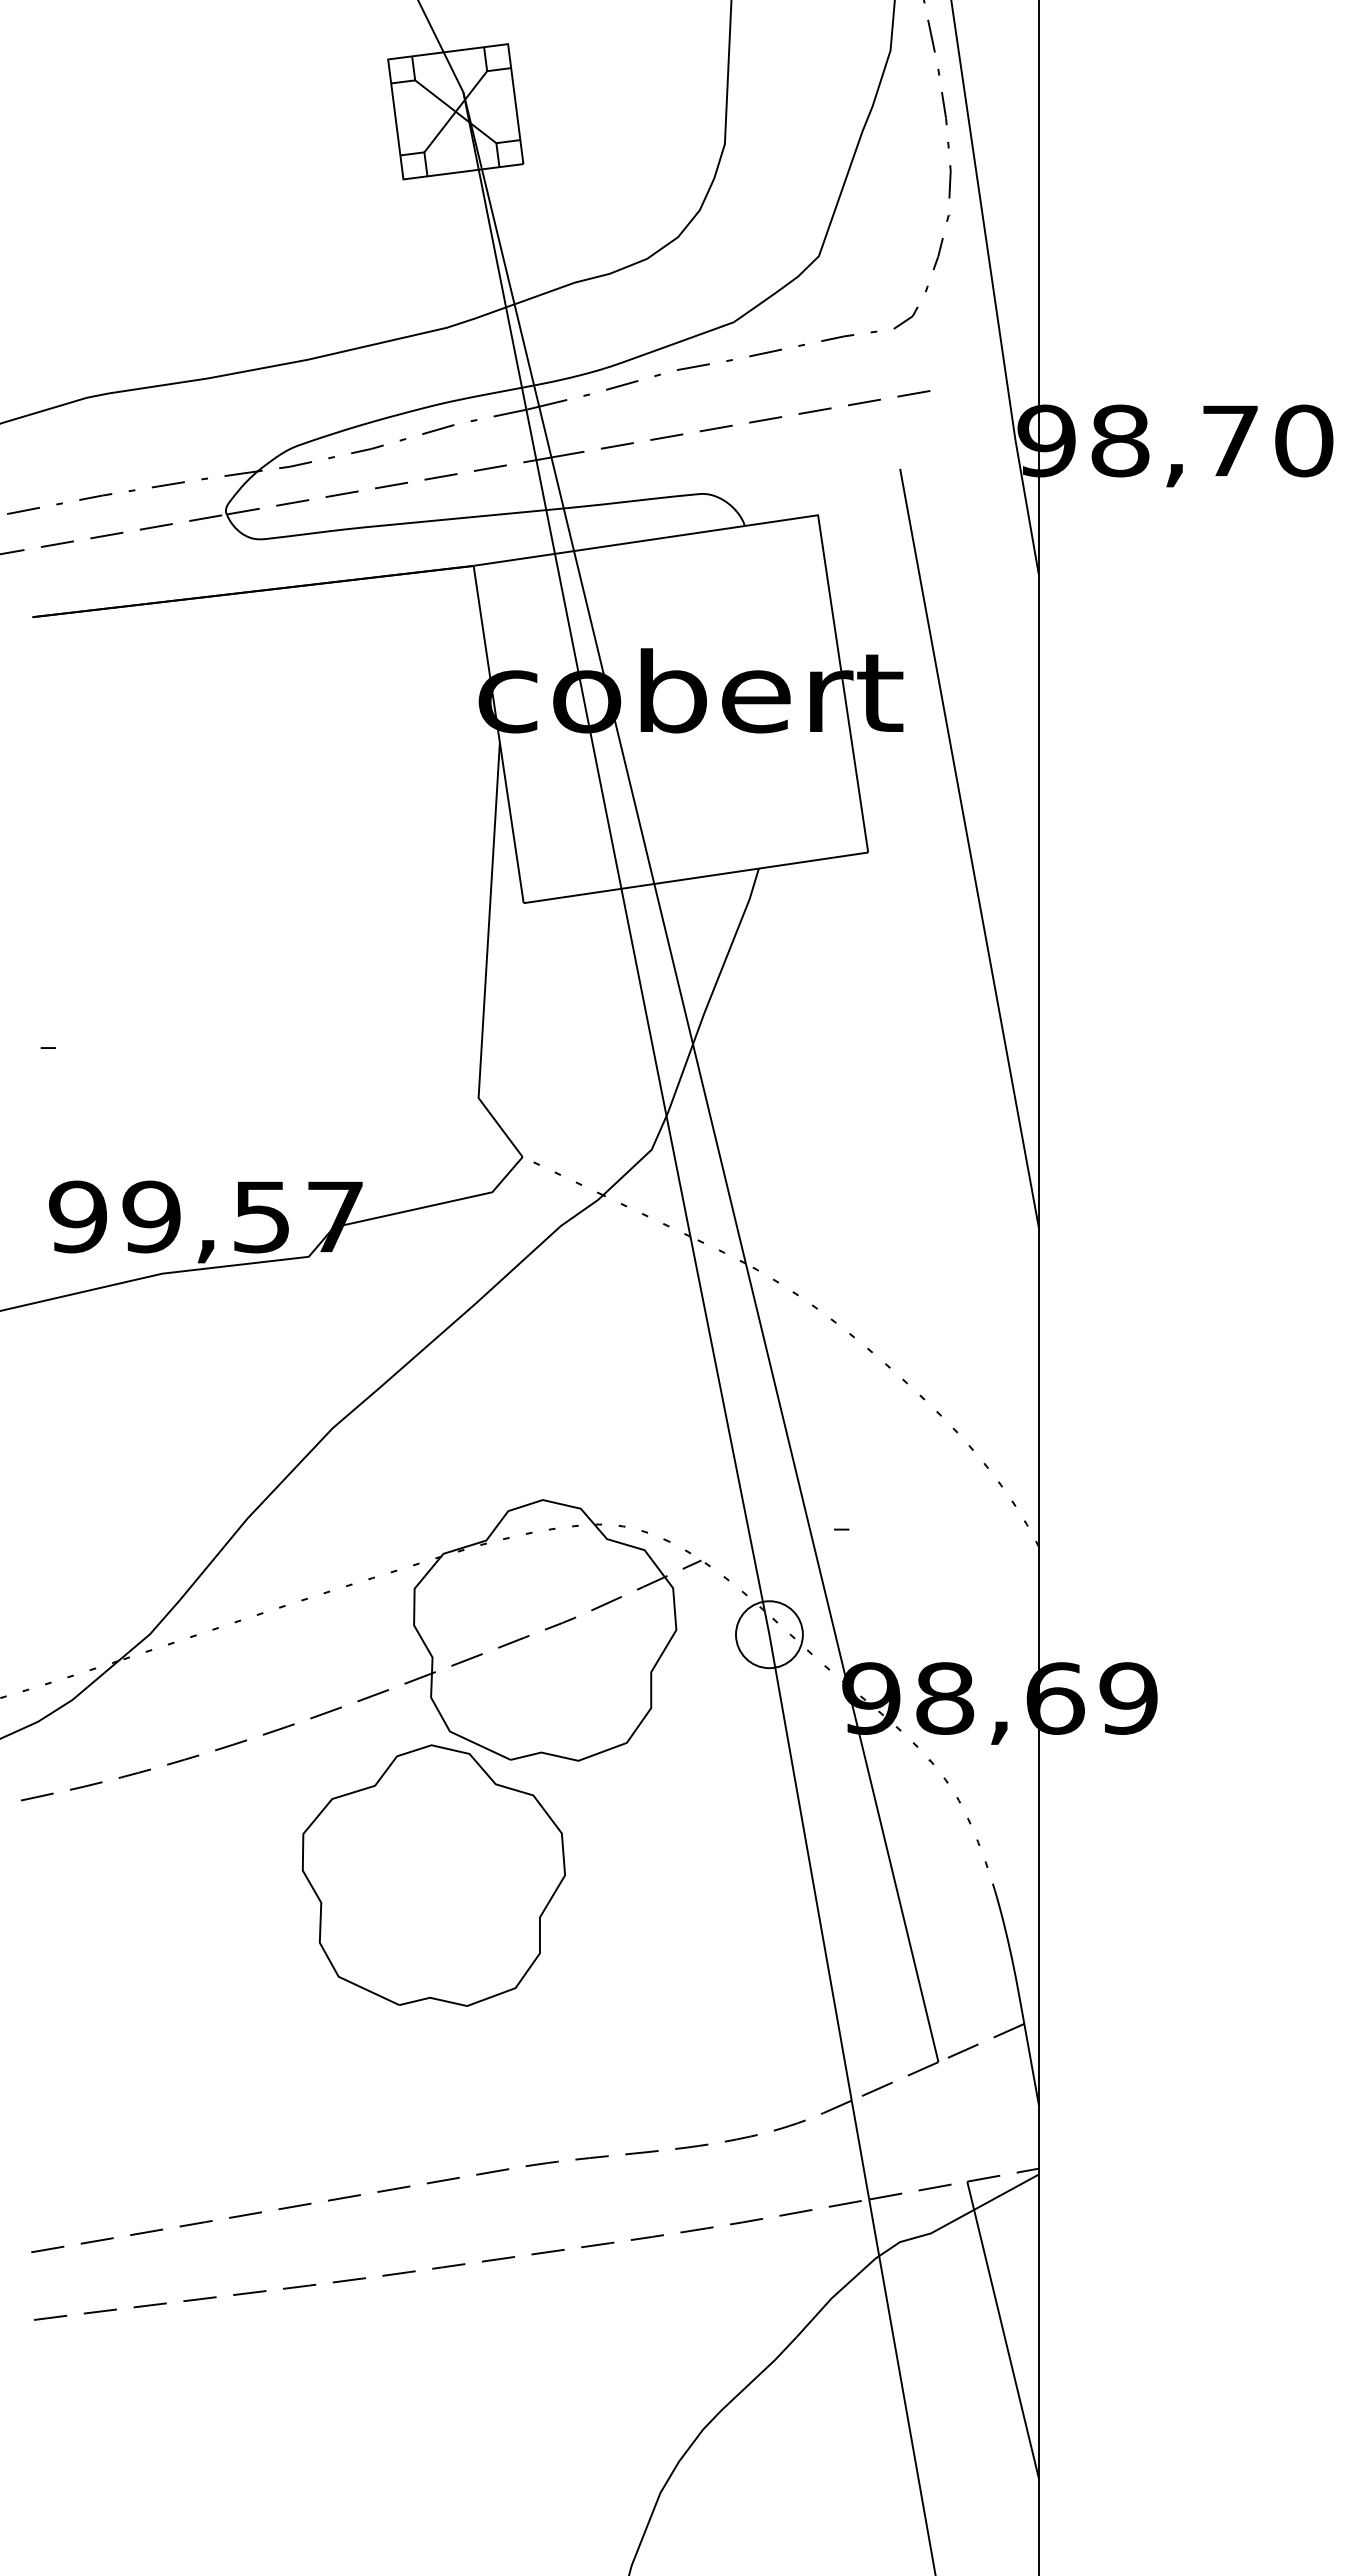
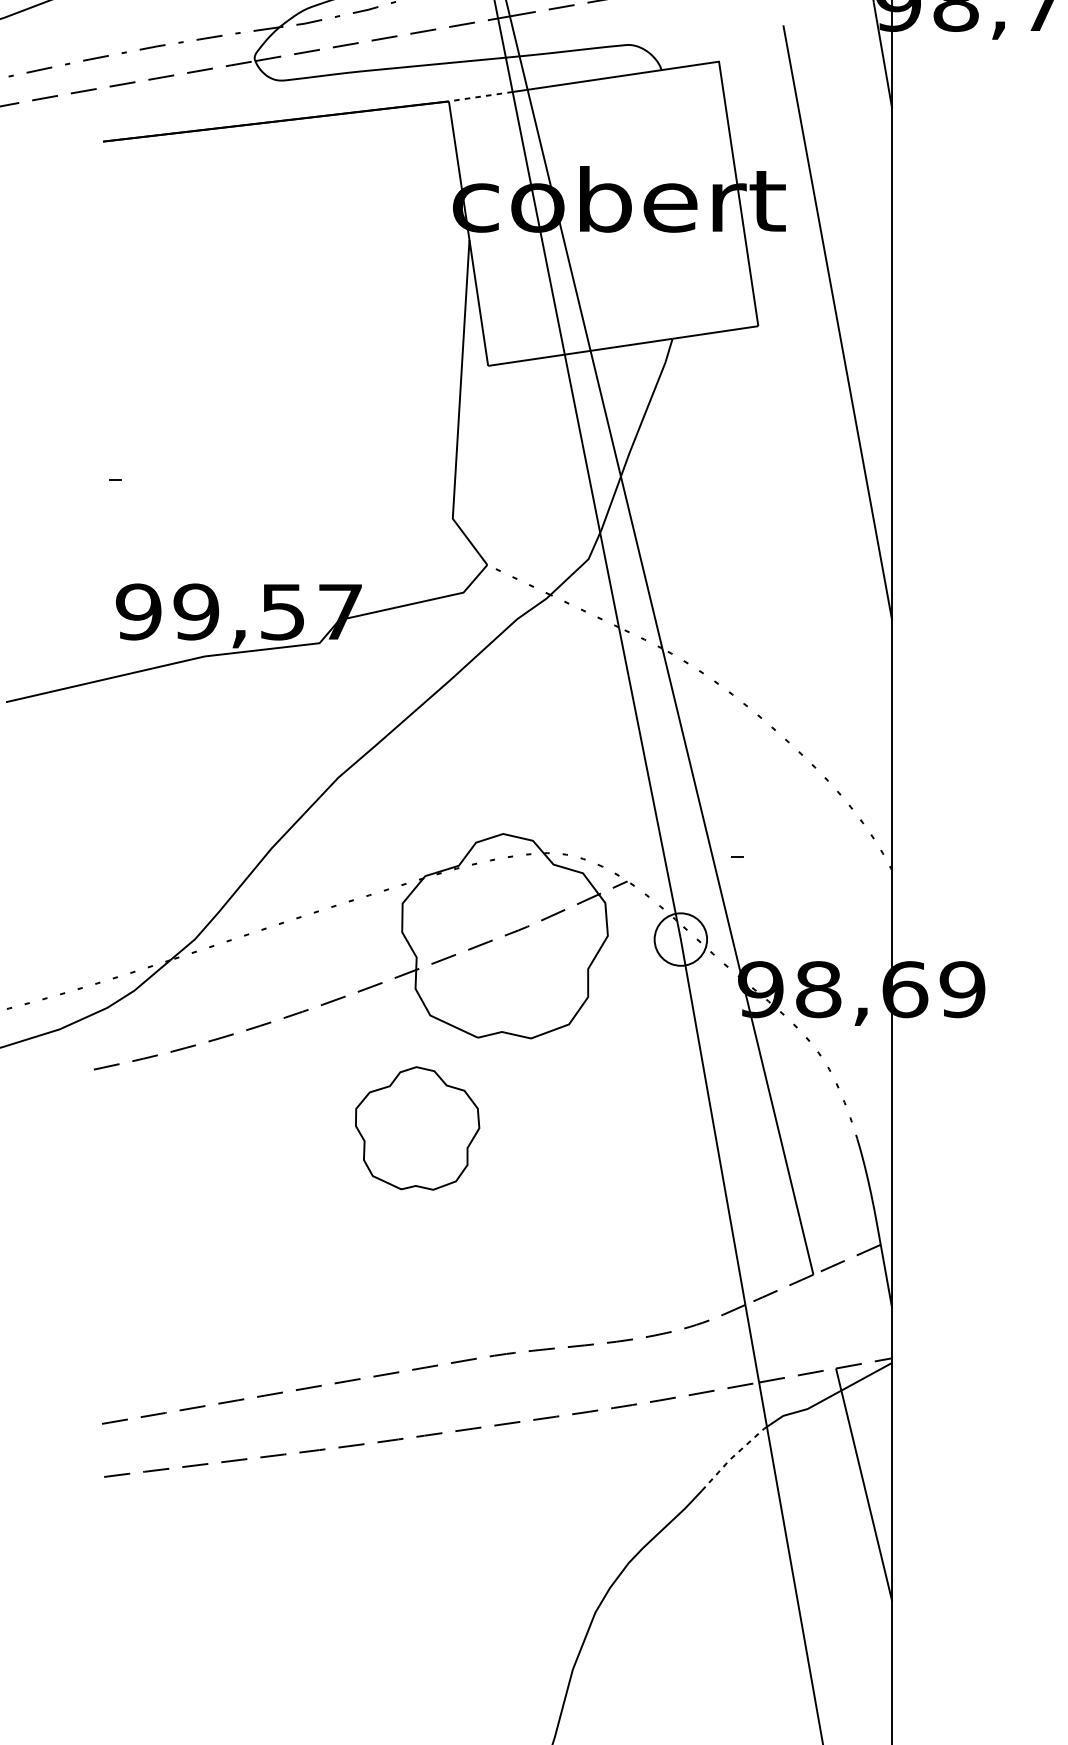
line: (512, 560) -> (479, 97), solid -> dashed
part: (433, 1875) -> (417, 1128), size x0.6
line: (835, 2294) -> (732, 1456), solid -> dashed

